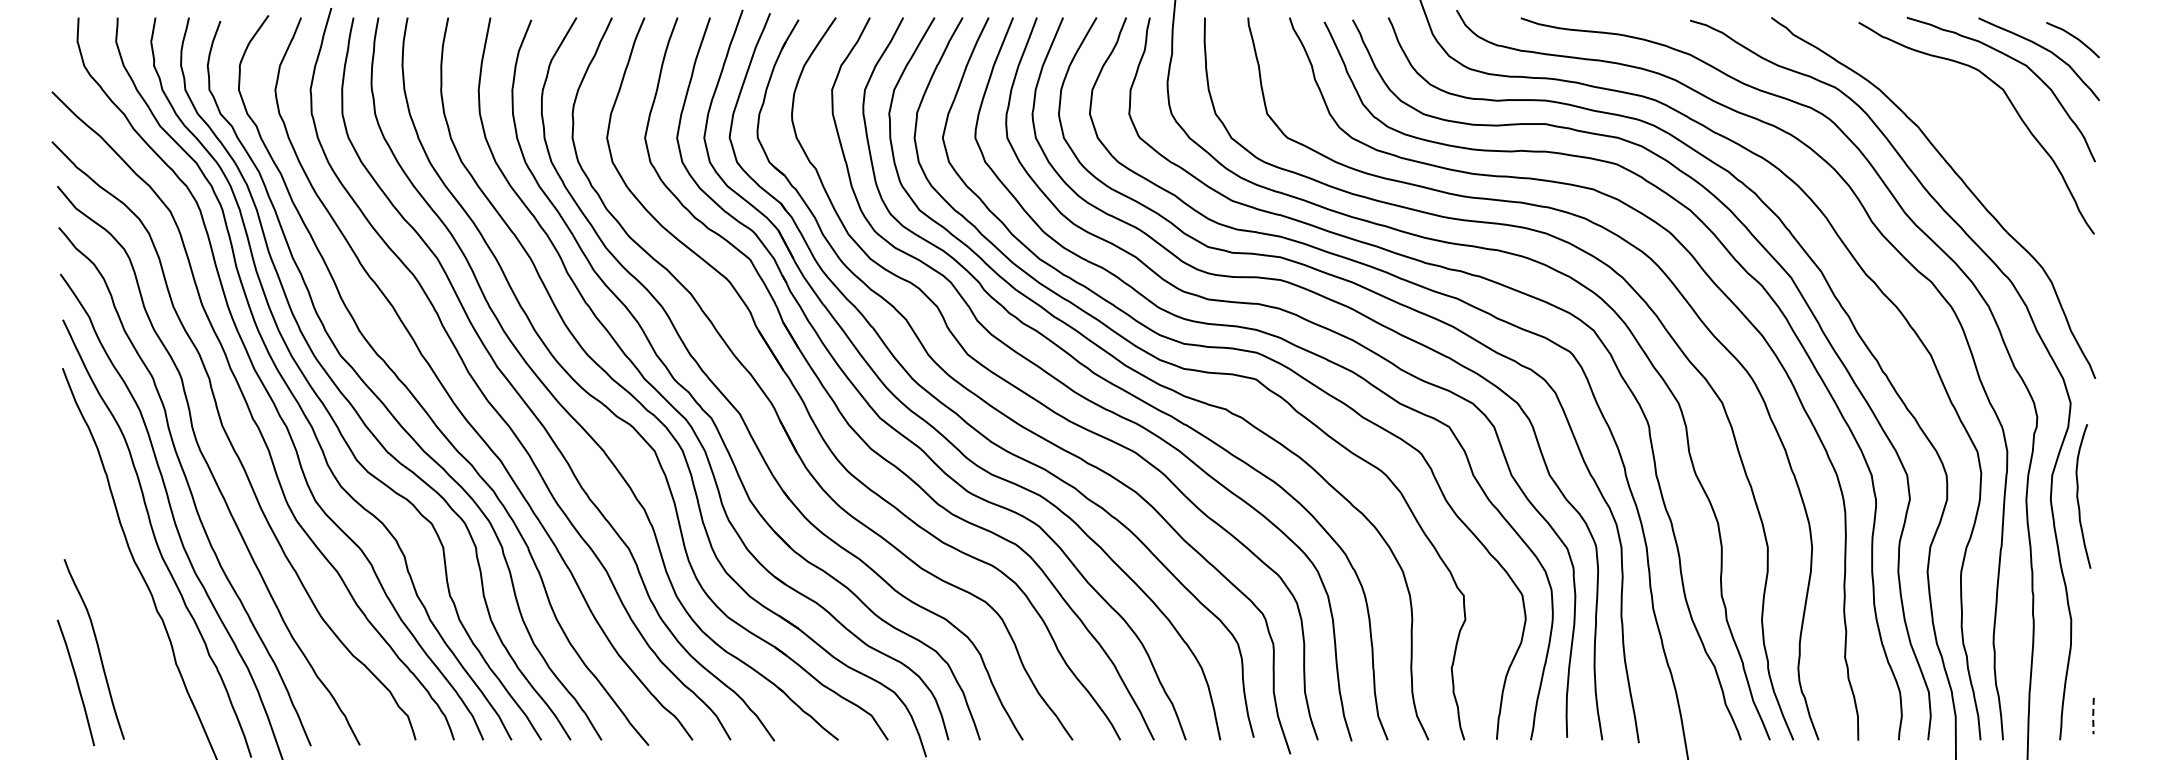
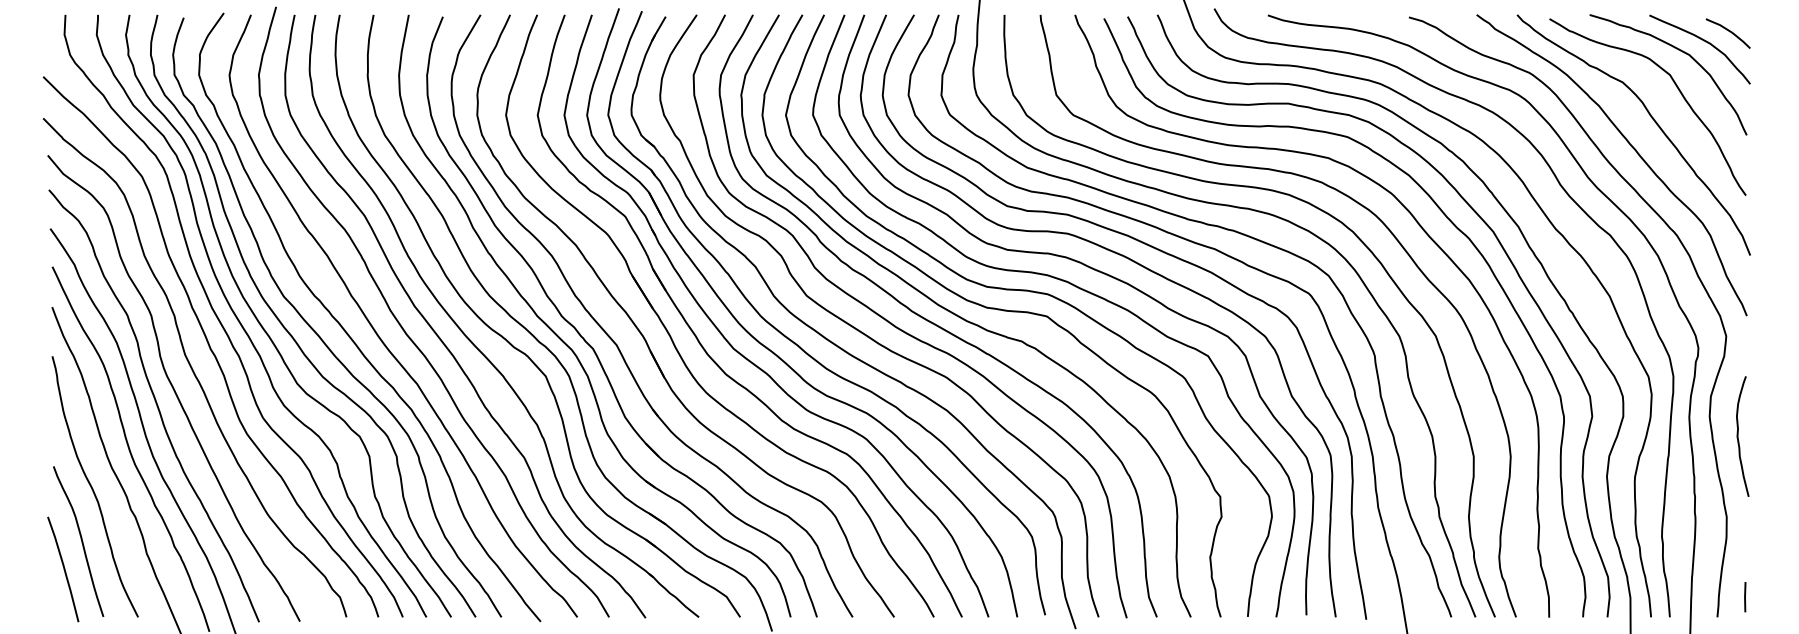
curve: (1982, 143) -> (1652, 119), added
curve: (2078, 496) -> (1738, 436), moved
curve: (111, 584) -> (92, 487), added
line: (2093, 716) -> (1745, 597), dashed -> solid

